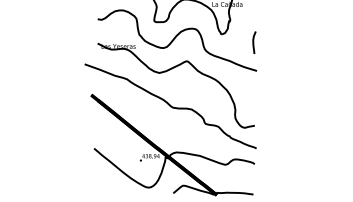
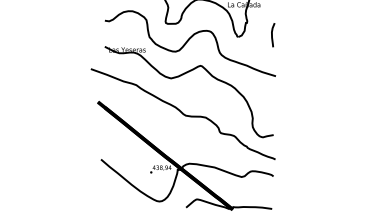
curve: (254, 42) -> (273, 34), moved

